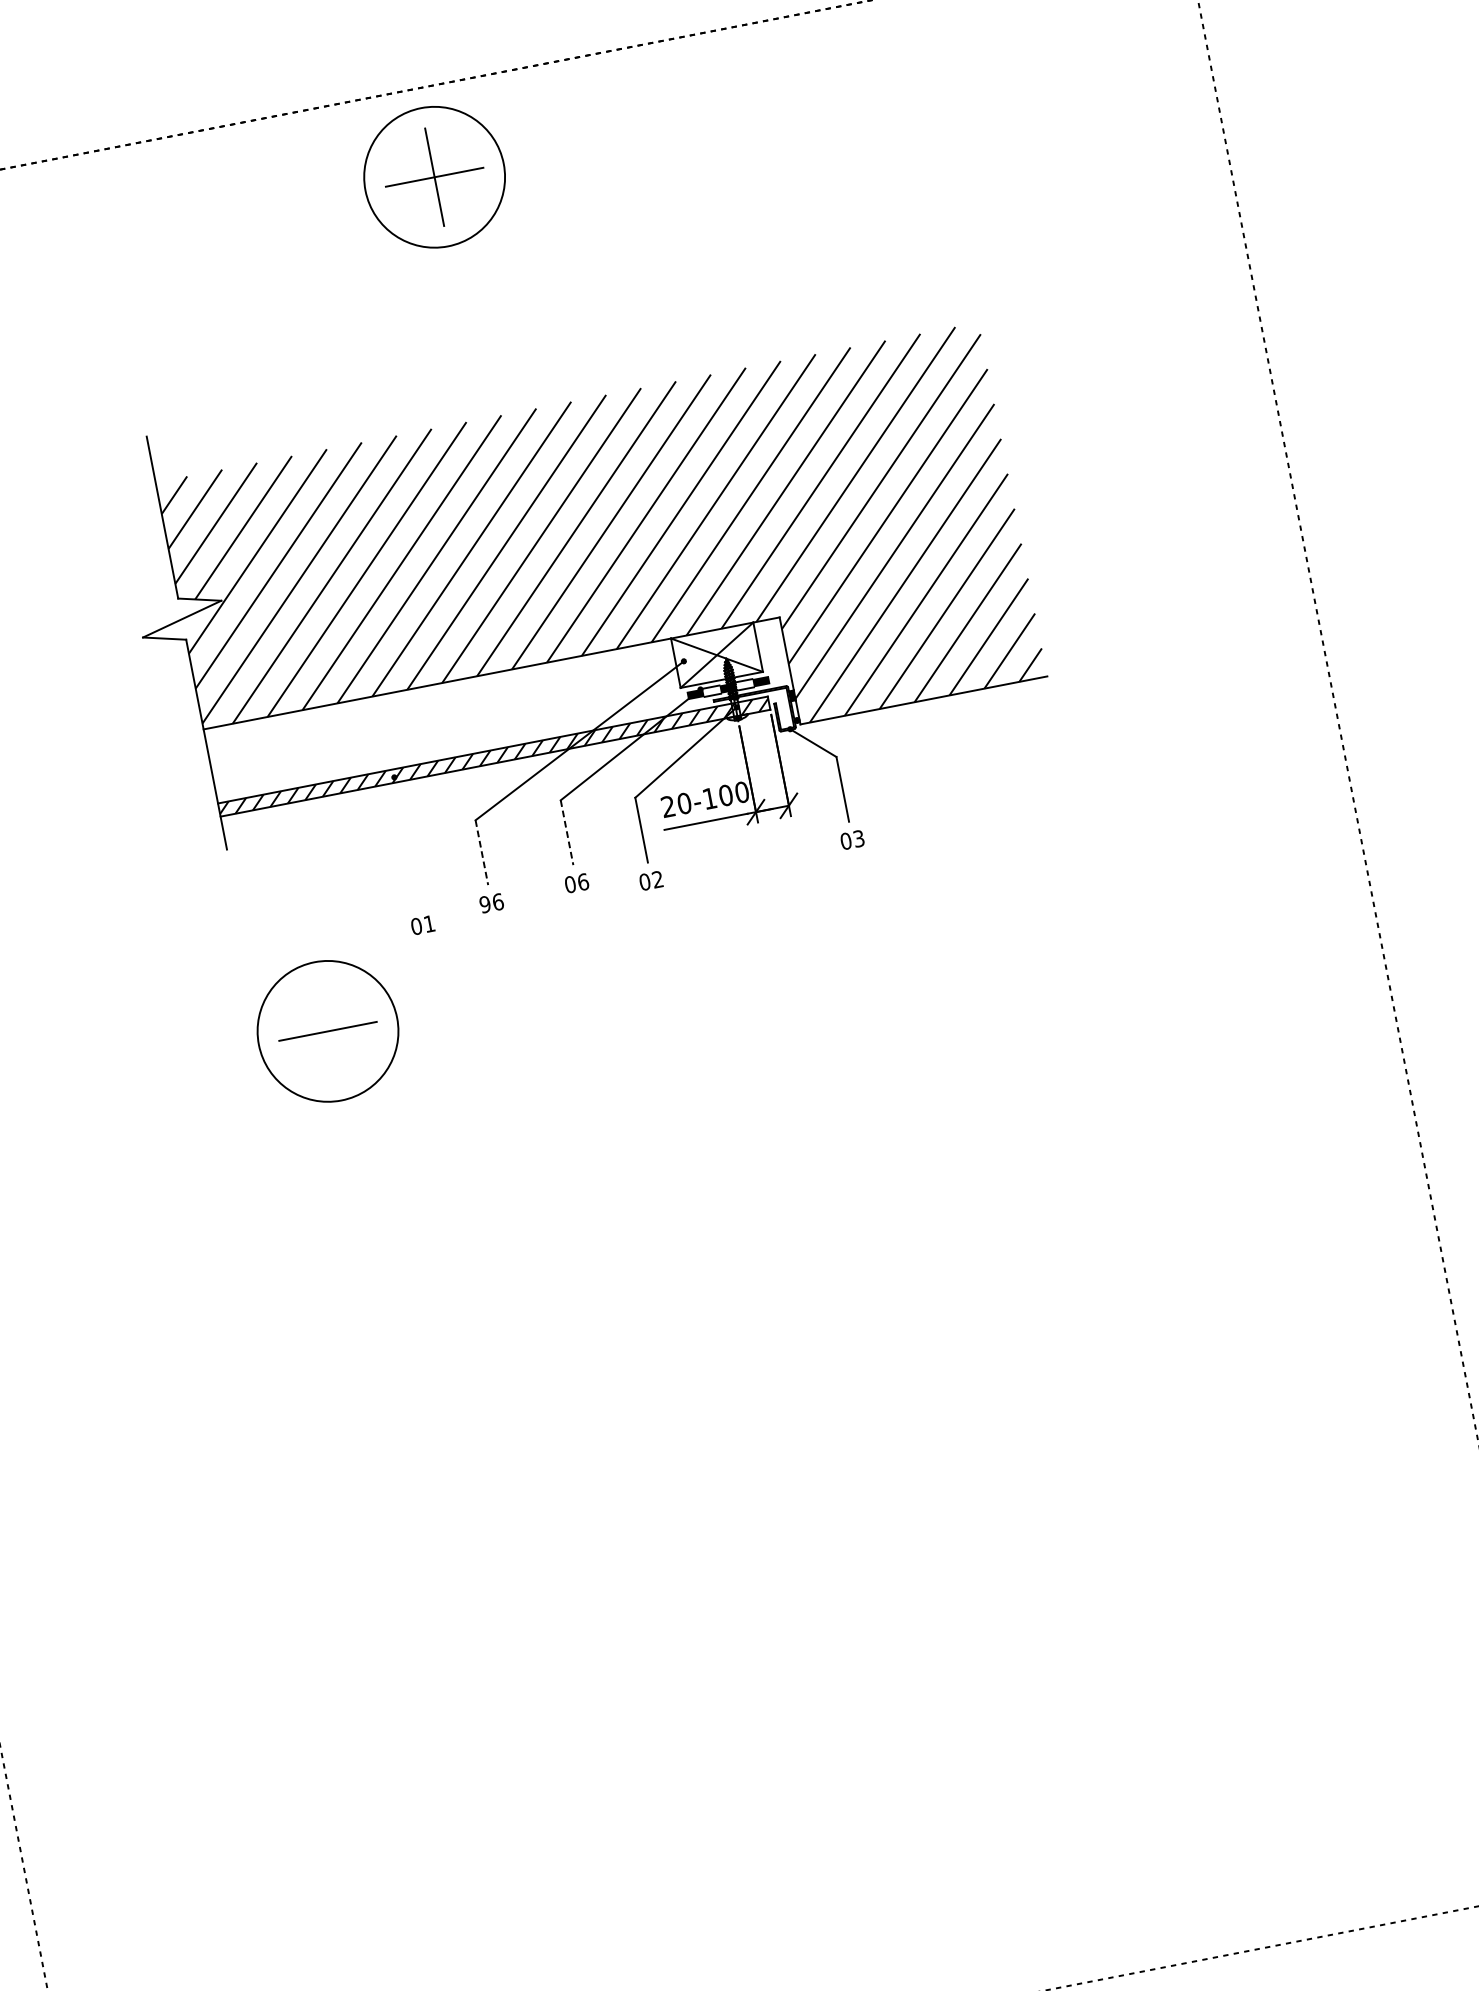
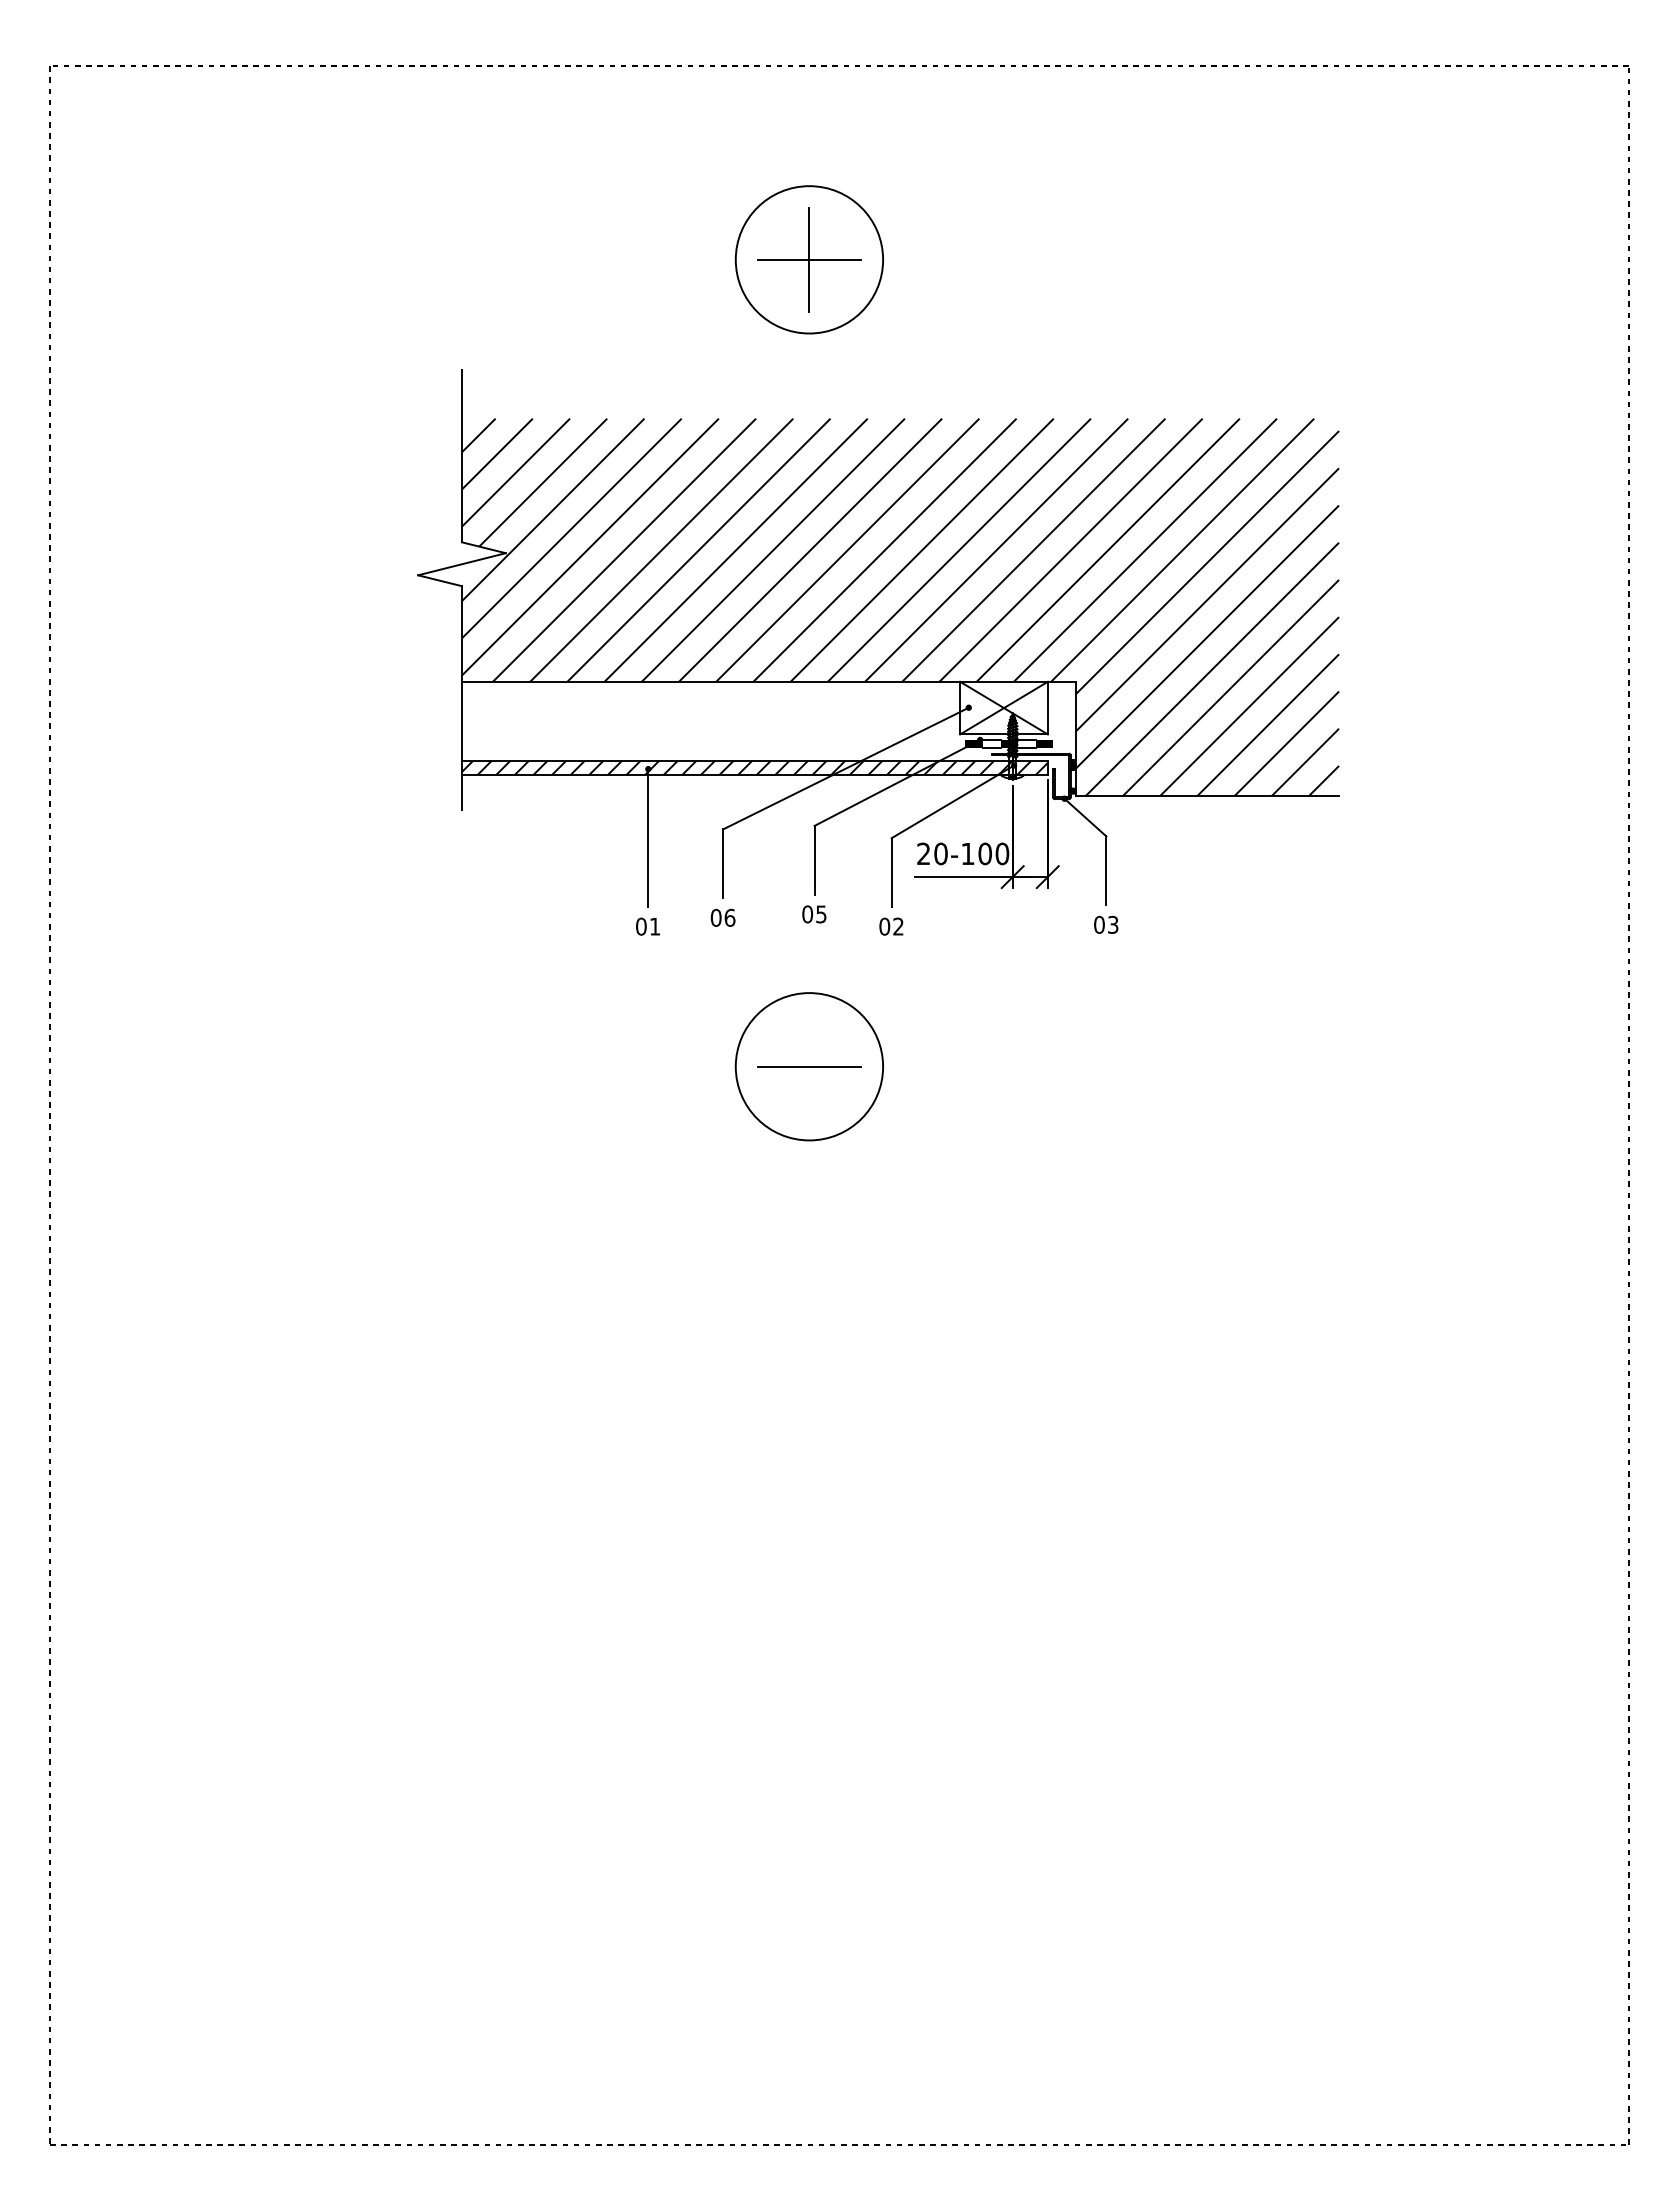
part: (433, 177) -> (808, 259), moved
line: (566, 832) -> (814, 860), dashed -> solid
line: (407, 842) -> (648, 838), added
line: (482, 852) -> (723, 863), dashed -> solid
text: (583, 882) -> (821, 914), 06 -> 05
text: (484, 904) -> (715, 917), 96 -> 06
part: (327, 1031) -> (808, 1066), moved

